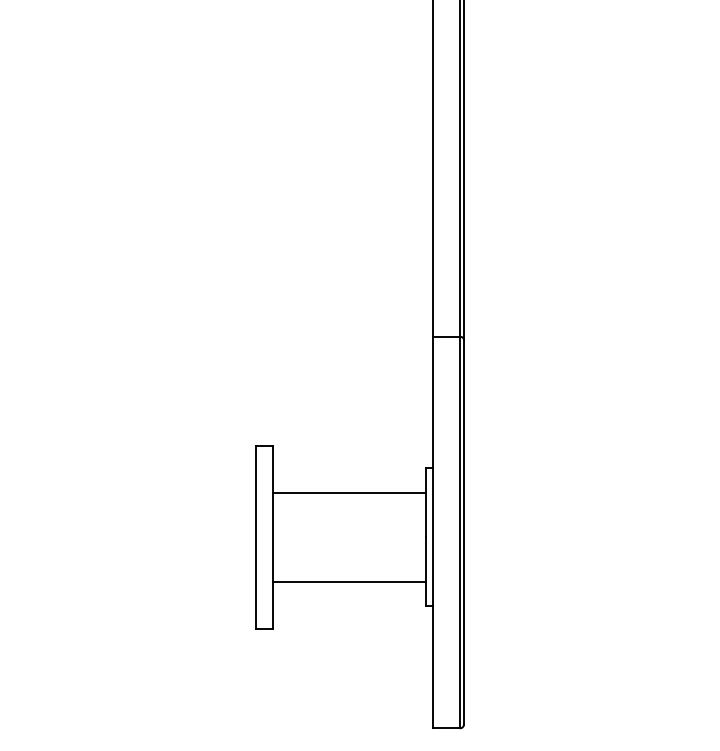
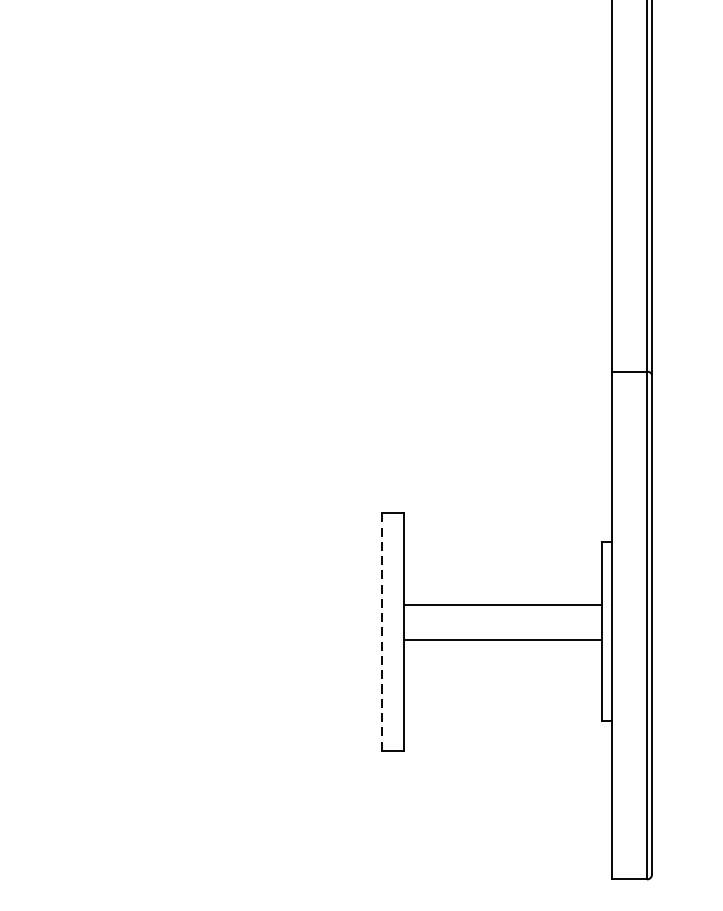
line: (348, 492) -> (502, 604), moved
line: (256, 537) -> (383, 631), solid -> dashed
line: (348, 581) -> (502, 639), moved

